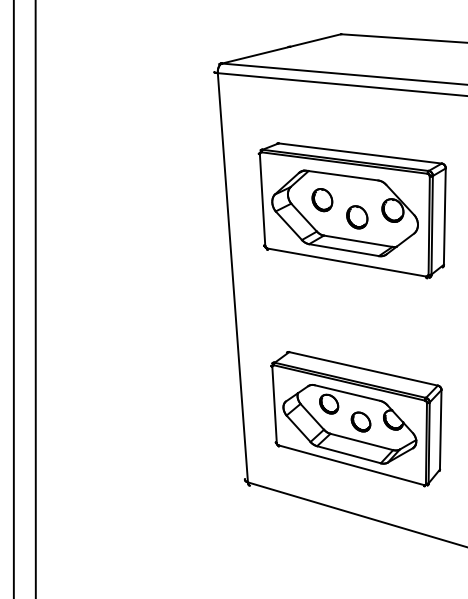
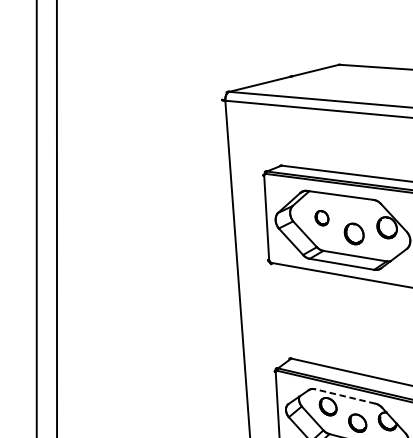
part: (322, 200) -> (322, 218), size x0.7
line: (347, 393) -> (345, 396), solid -> dashed

